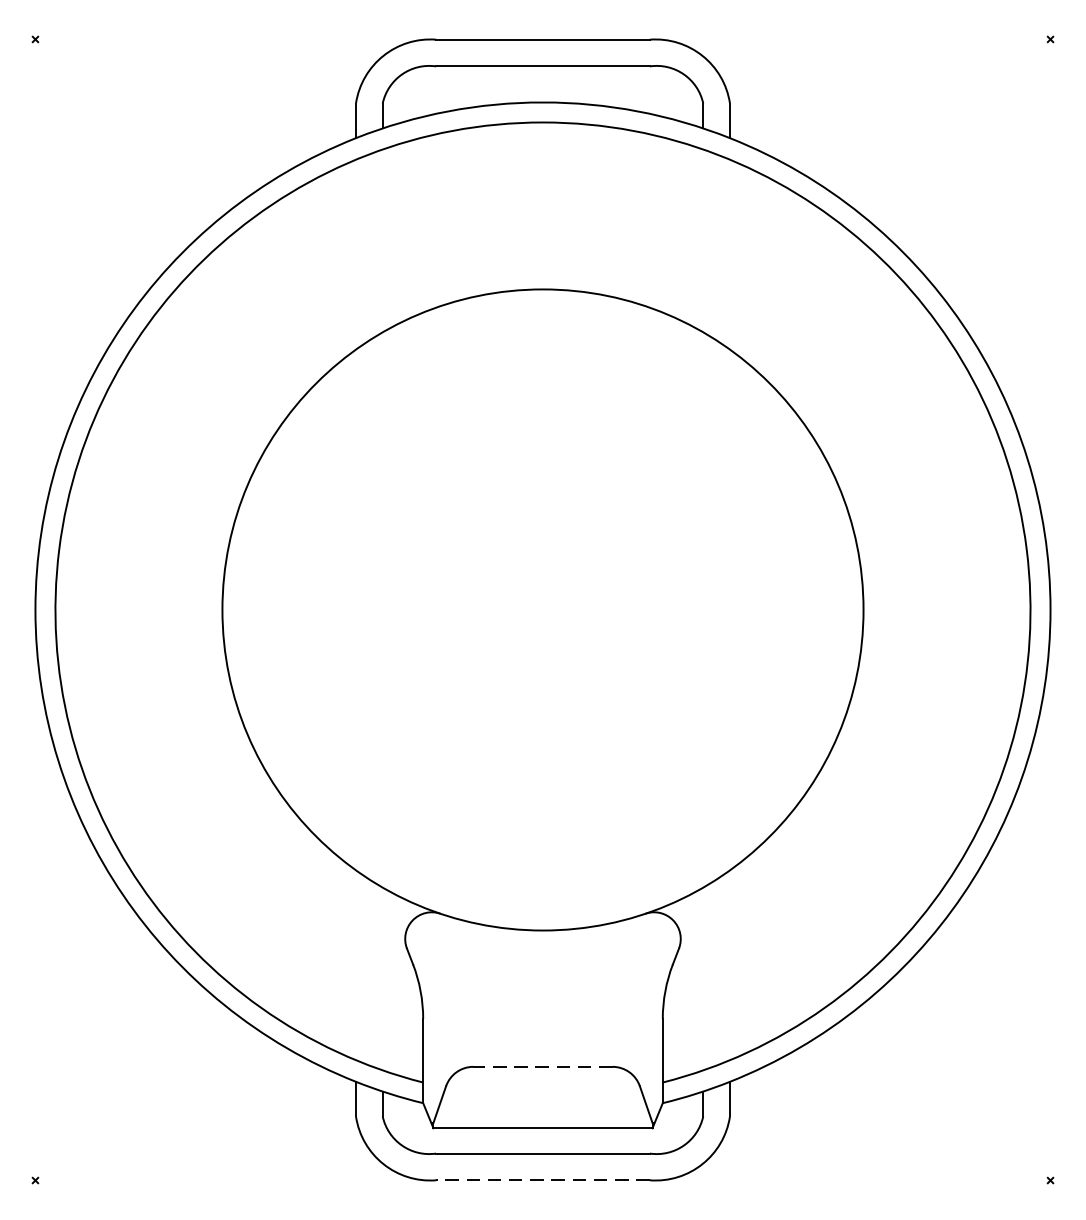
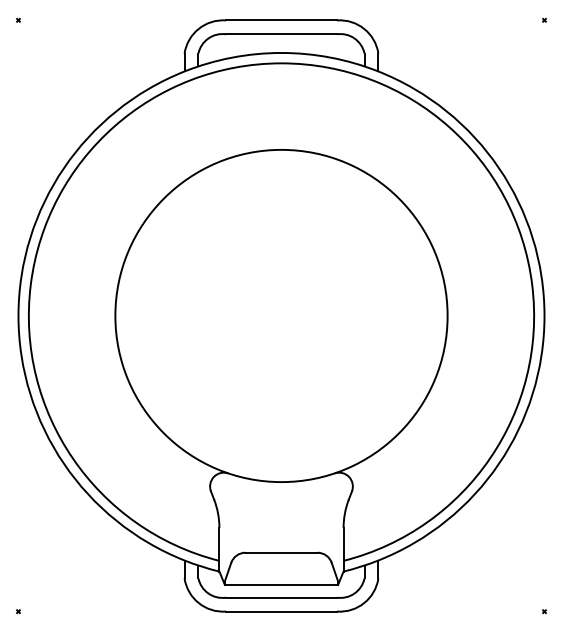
line: (543, 1066) -> (281, 552), dashed -> solid
line: (543, 1180) -> (281, 611), dashed -> solid

